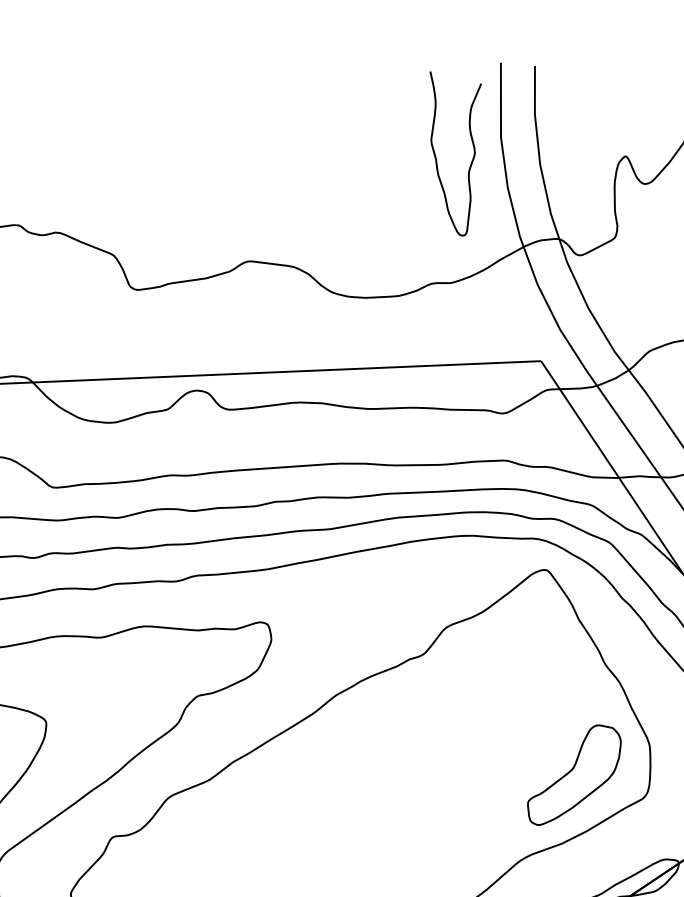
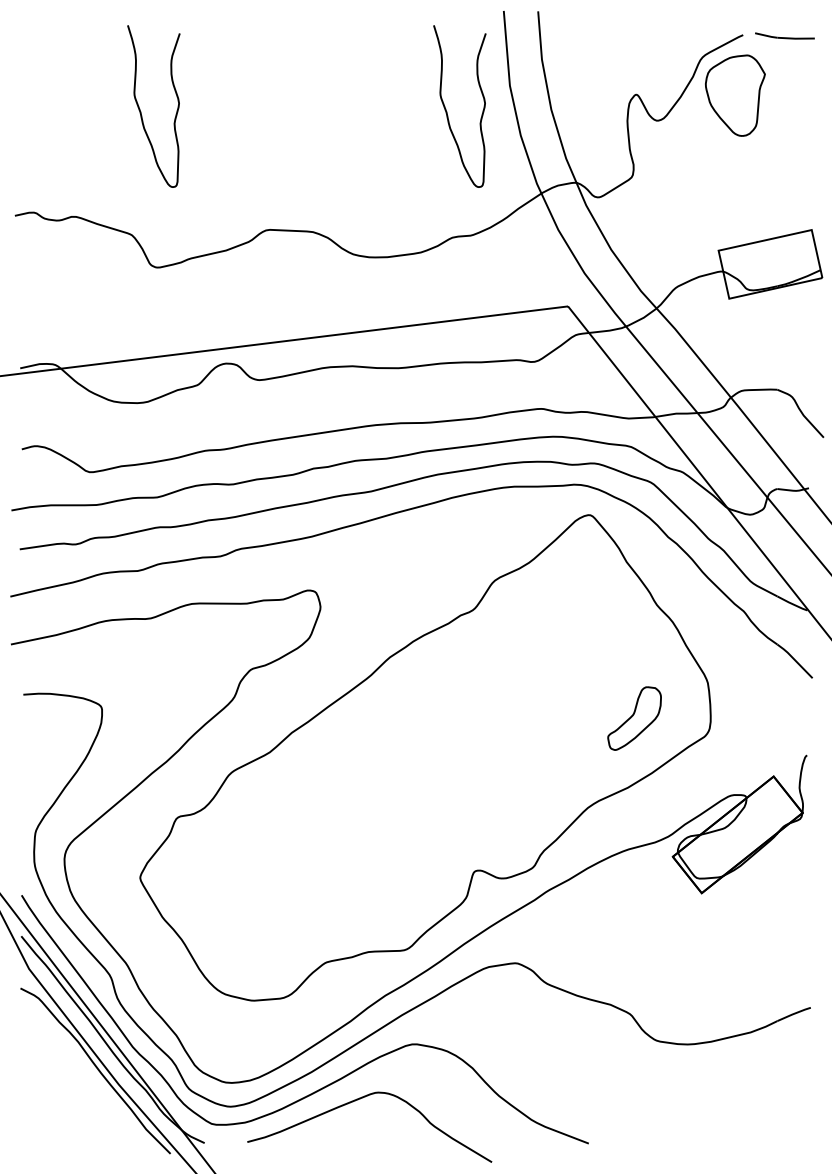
curve: (133, 133) -> (141, 111), added
part: (574, 775) -> (634, 718), size x0.6

